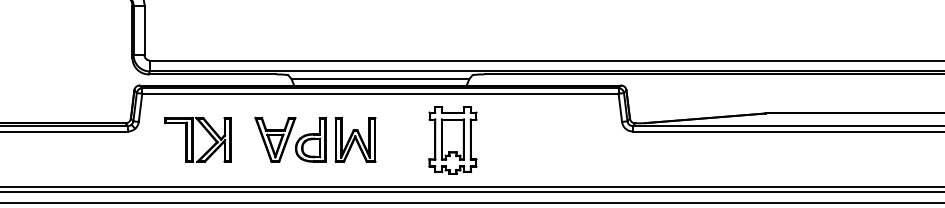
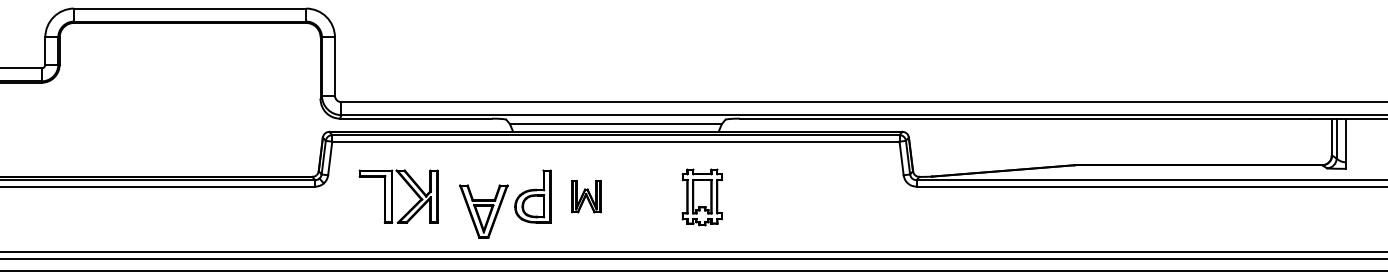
part: (275, 139) -> (483, 211), moved
part: (355, 139) -> (586, 196), size x0.6
part: (453, 140) -> (702, 197), size x0.7

